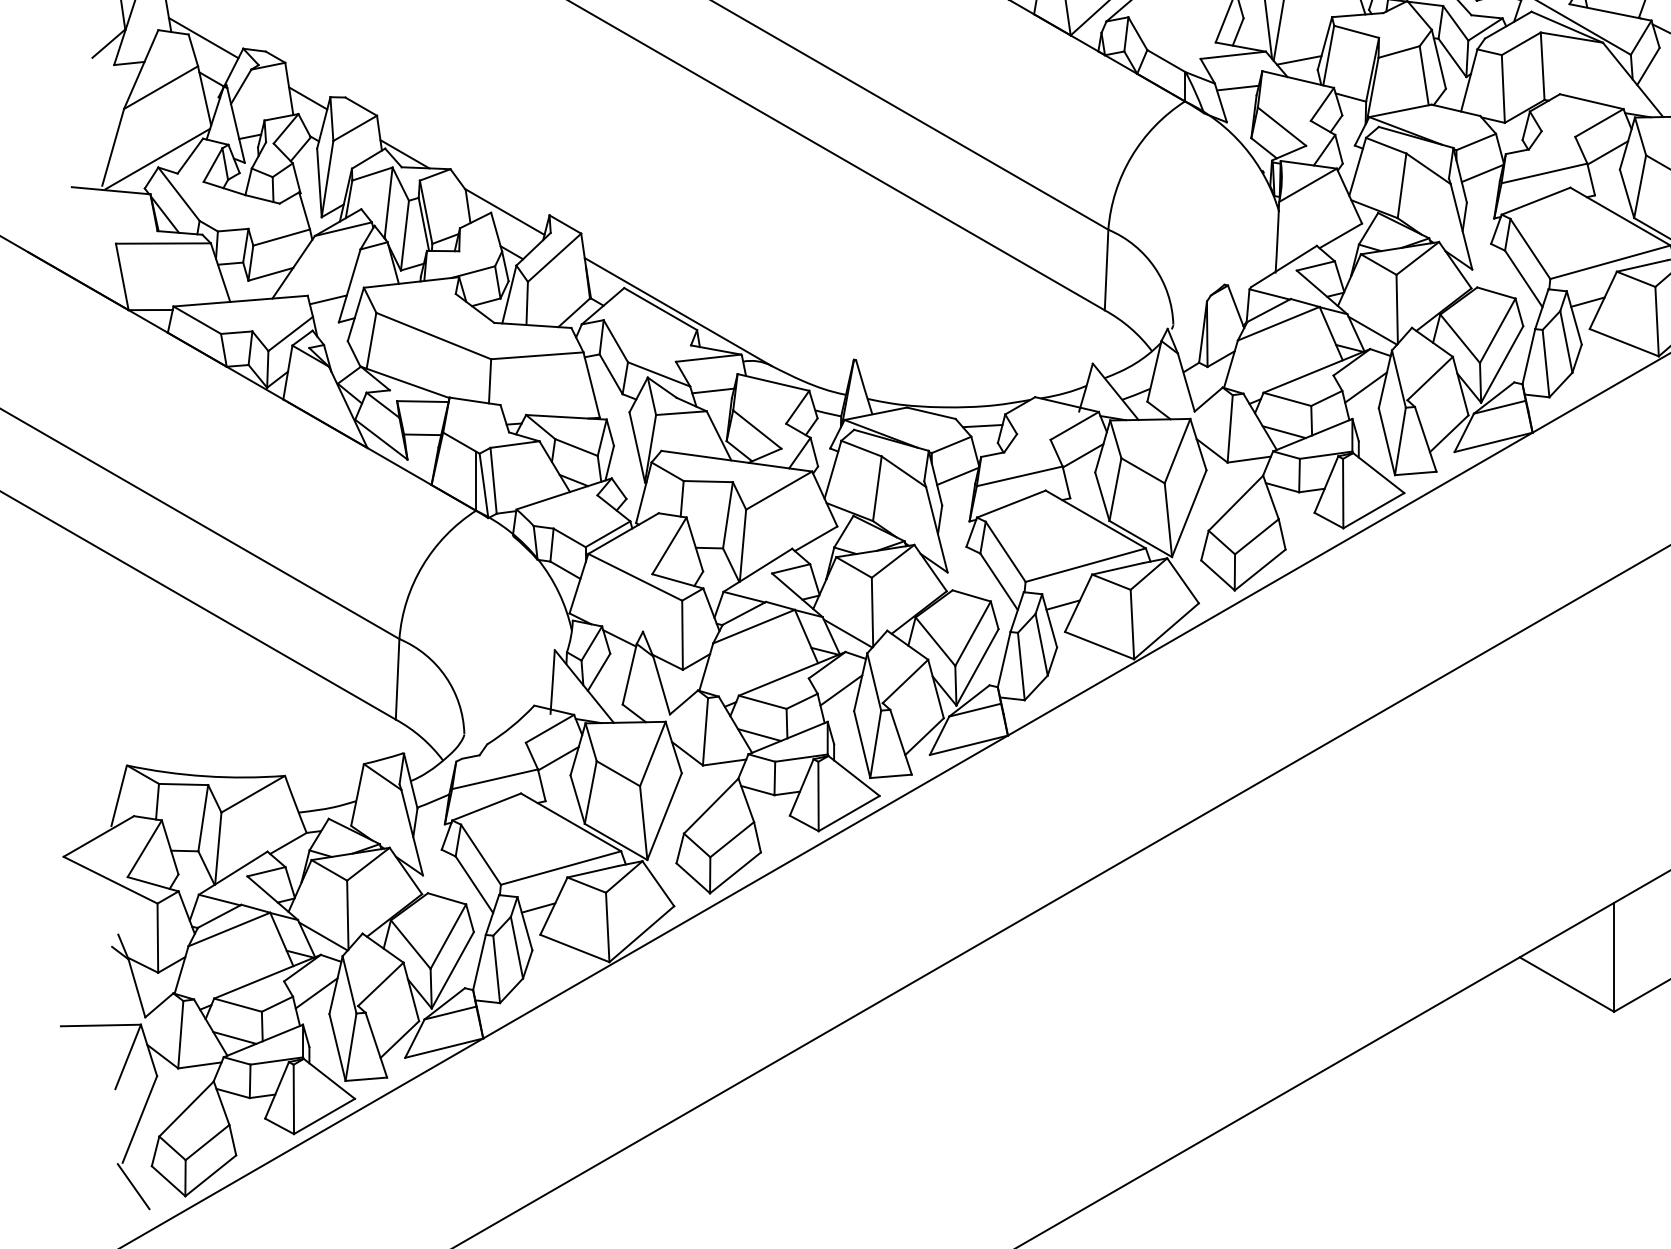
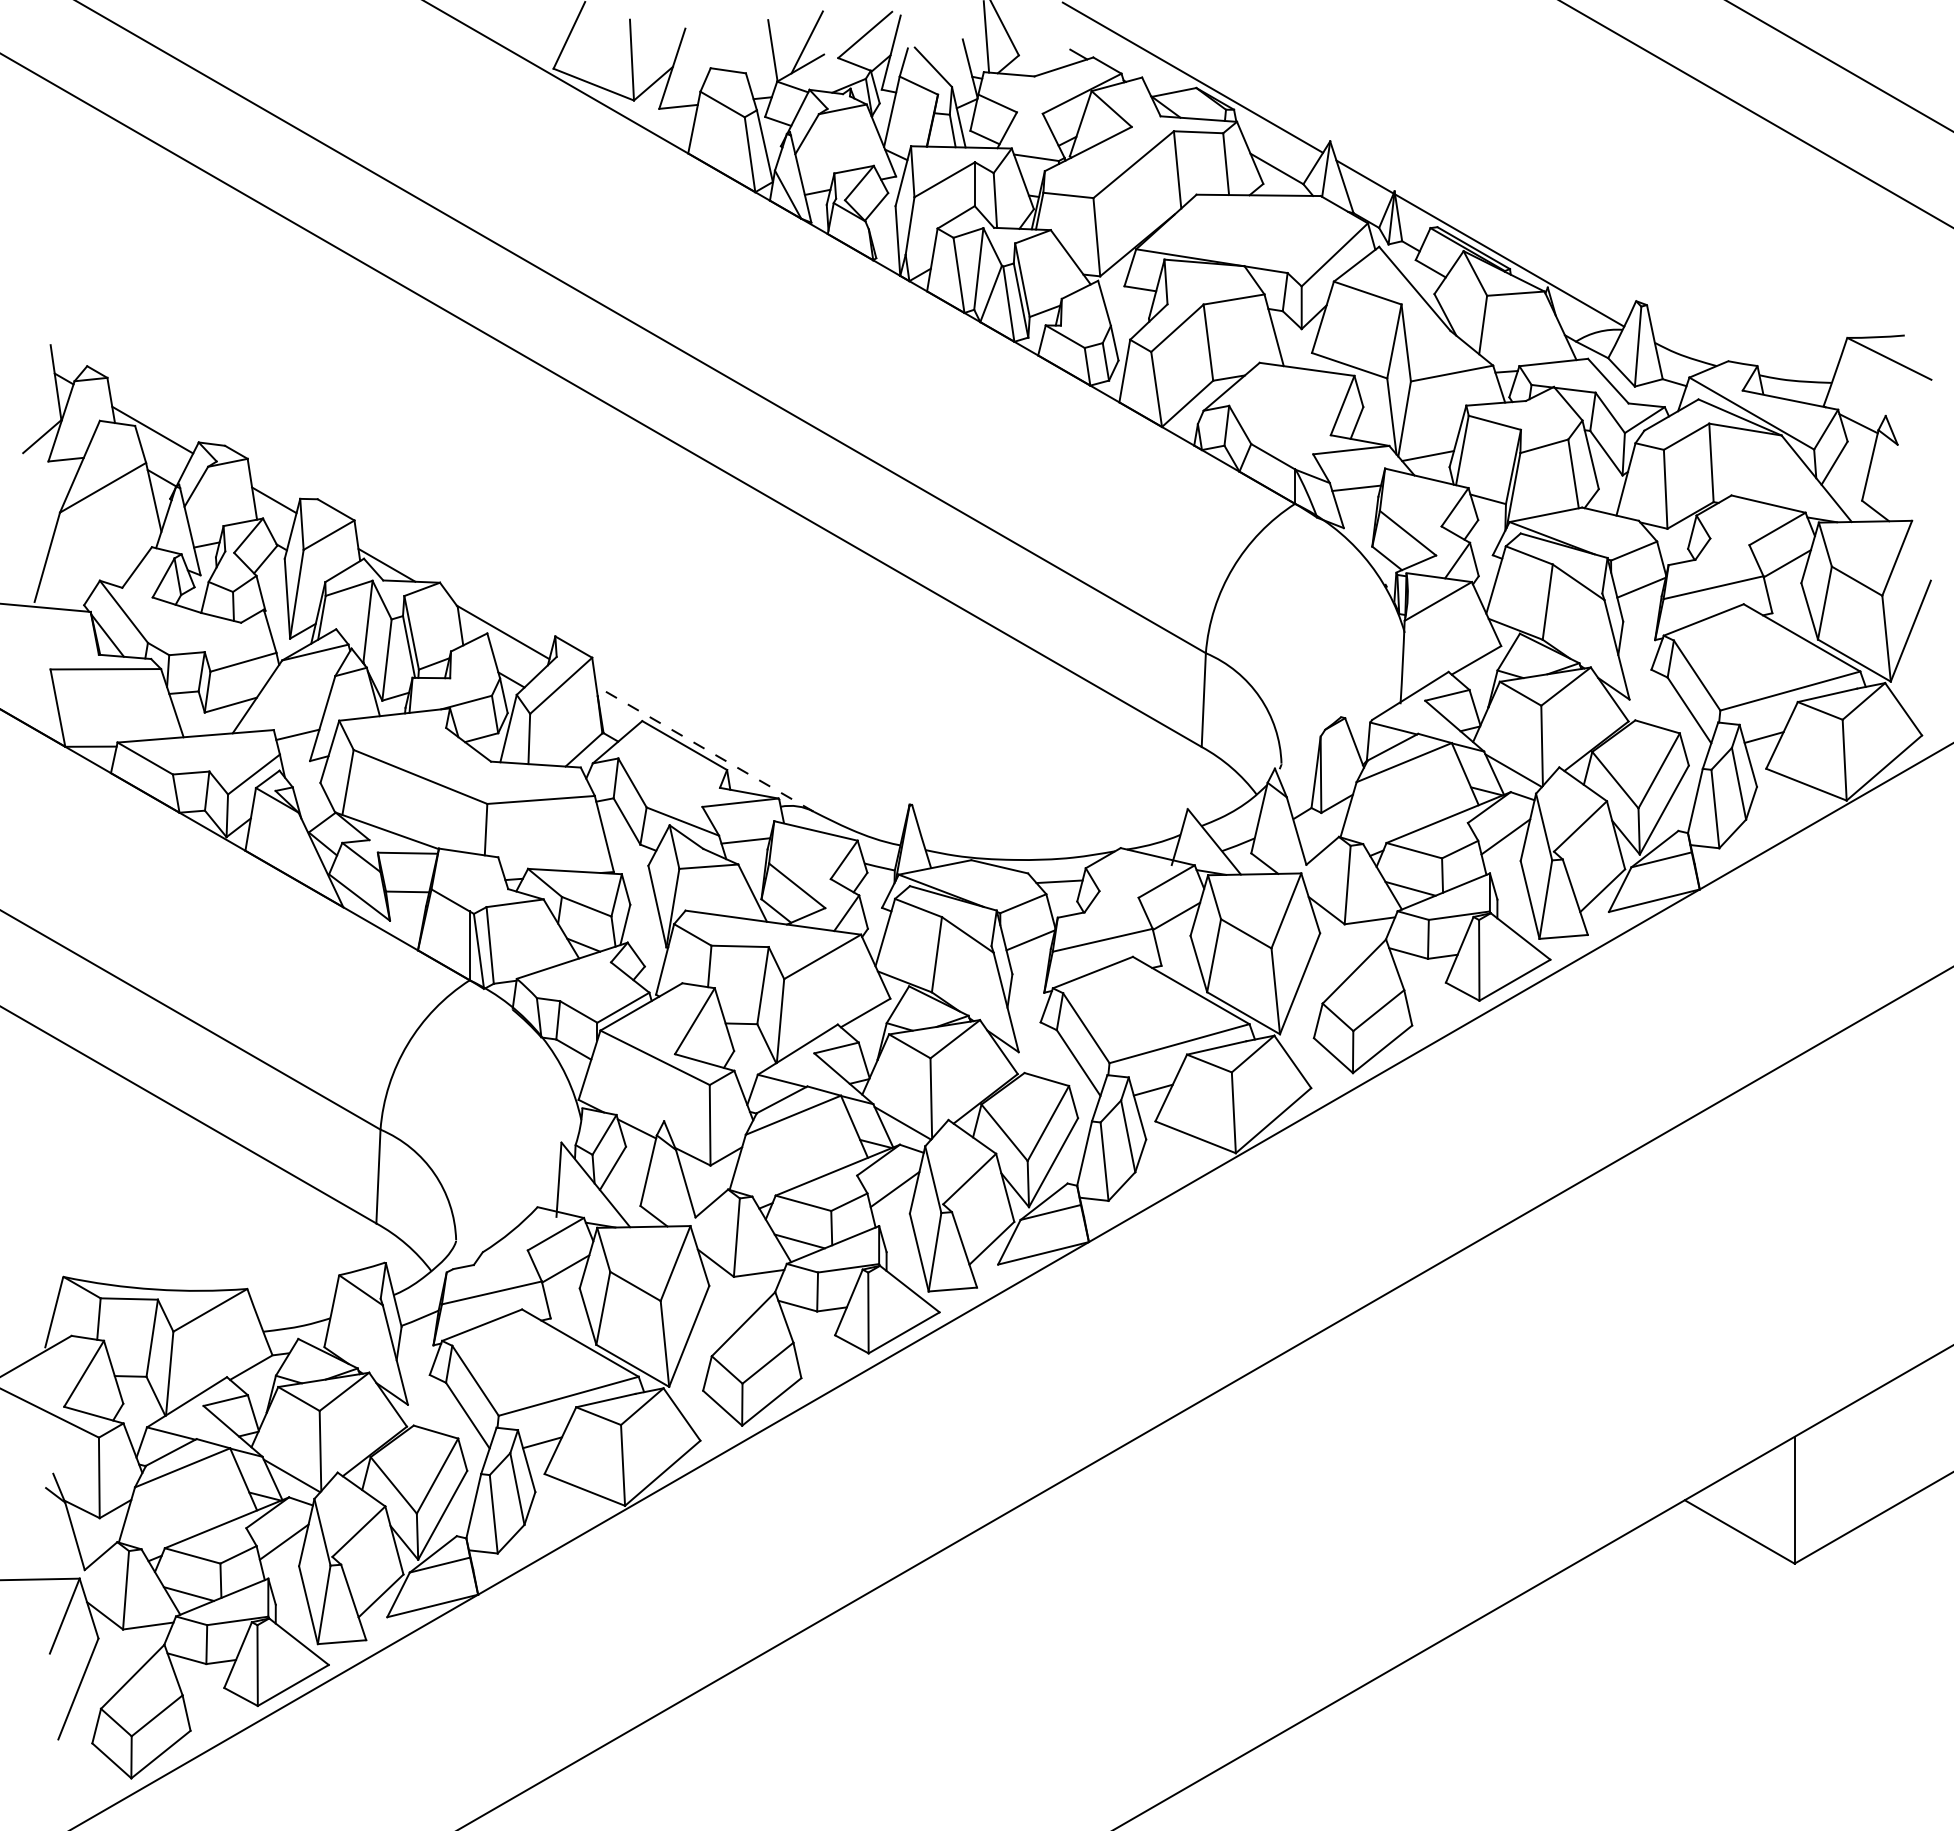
line: (157, 158) -> (99, 570), removed
line: (678, 312) -> (705, 749), solid -> dashed
line: (133, 1186) -> (70, 1766), removed

